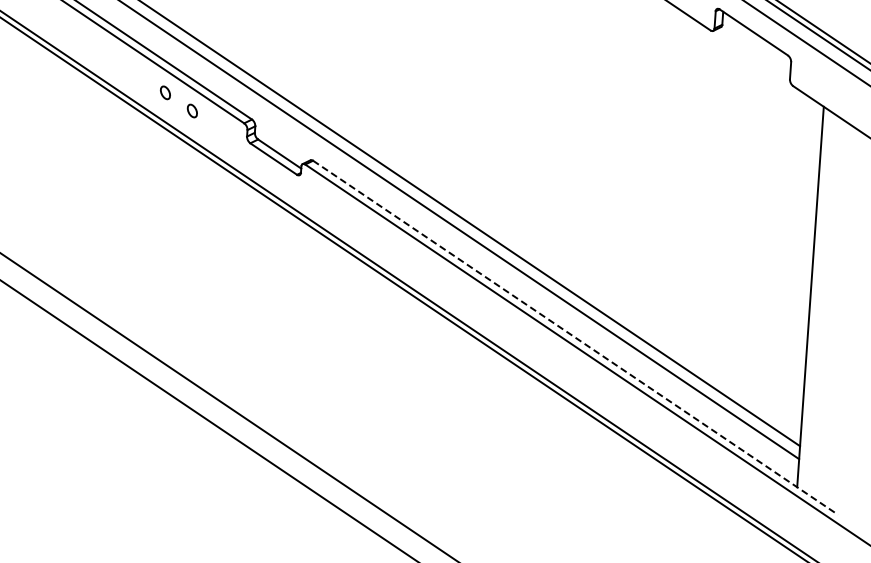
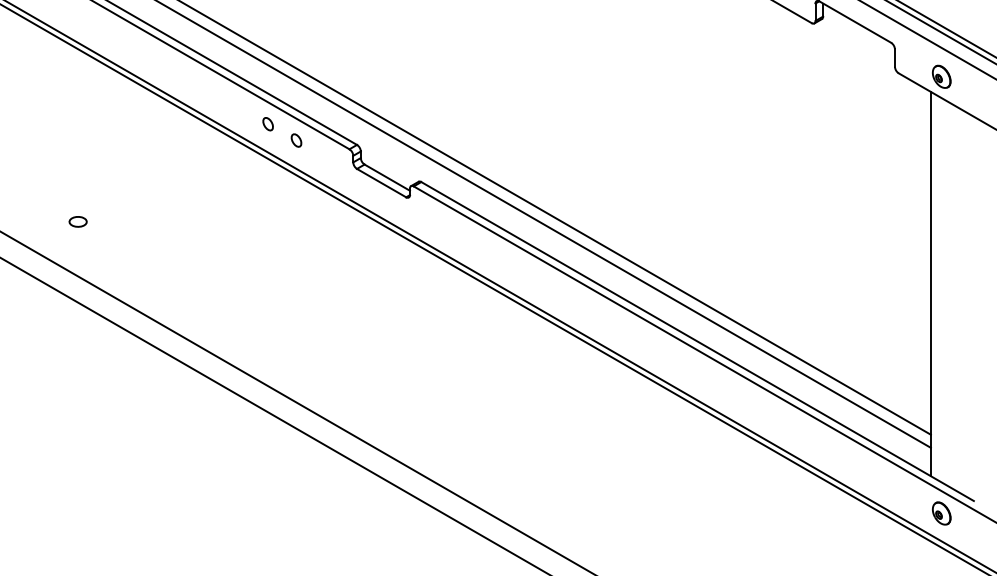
part: (835, 92) -> (941, 76), added
line: (576, 337) -> (698, 341), dashed -> solid
part: (805, 524) -> (941, 513), added

